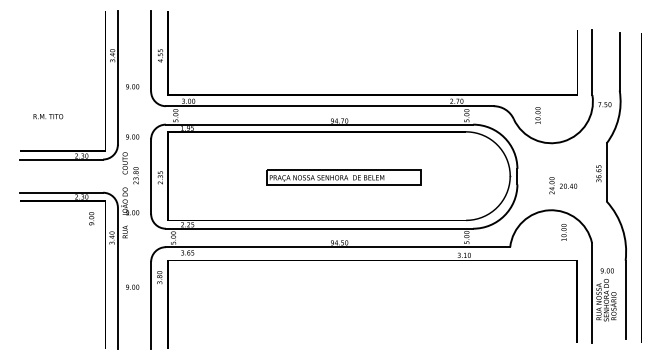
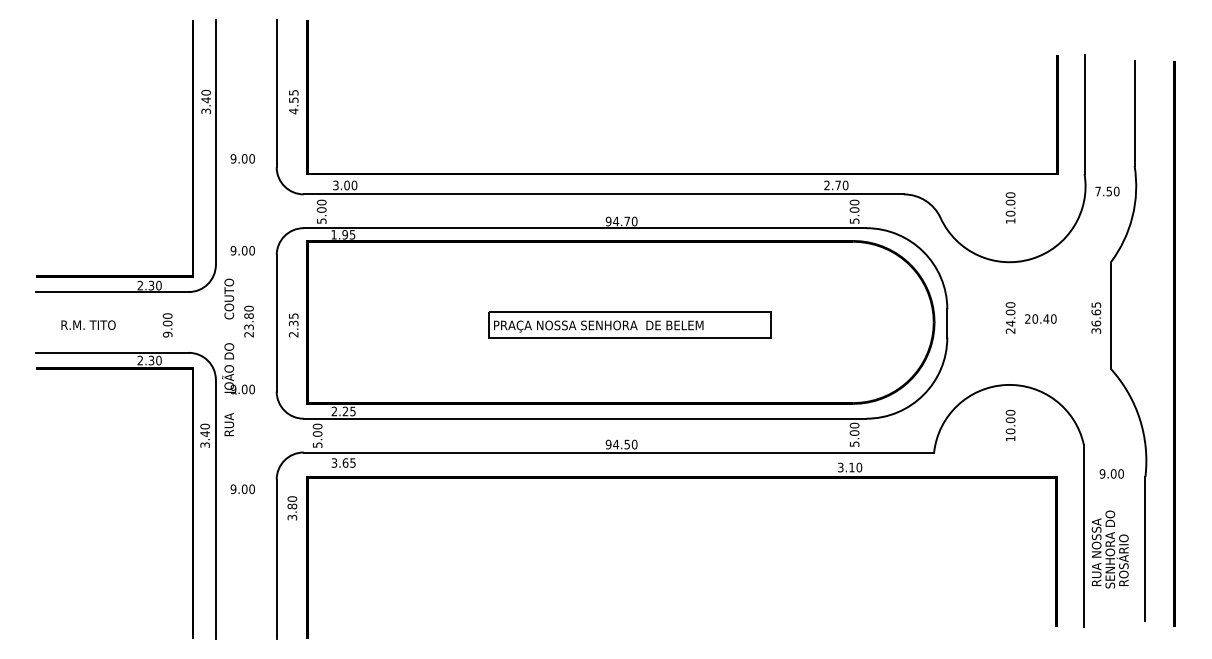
text: (537, 115) -> (1009, 207), moved
text: (48, 116) -> (88, 324), moved
text: (563, 185) -> (1031, 317), moved
text: (91, 218) -> (167, 324), moved
text: (563, 232) -> (1009, 425), moved
text: (606, 270) -> (1110, 473), moved
text: (132, 286) -> (242, 487), moved

